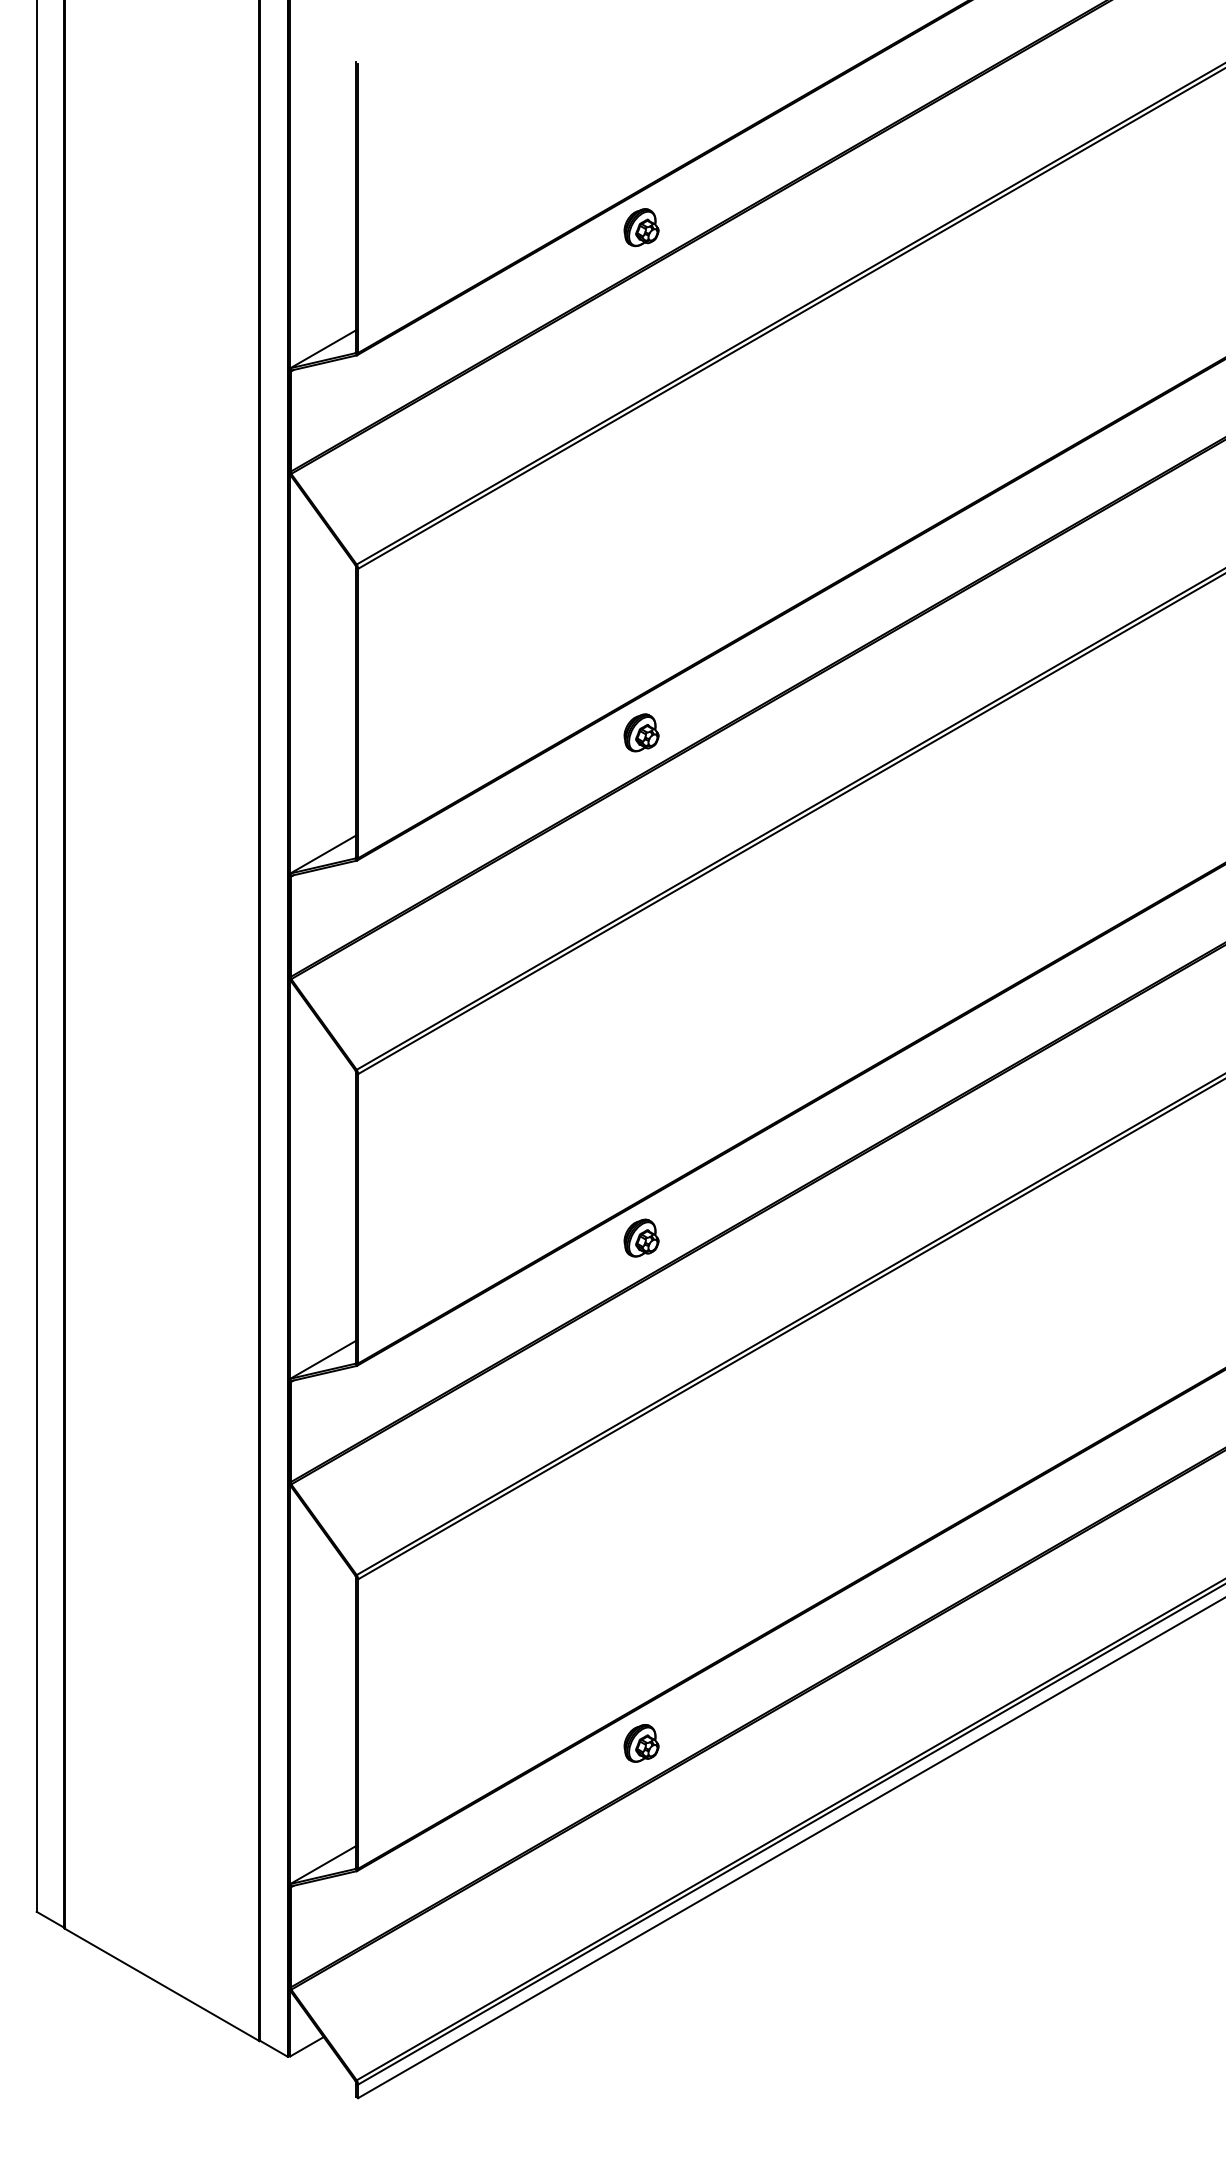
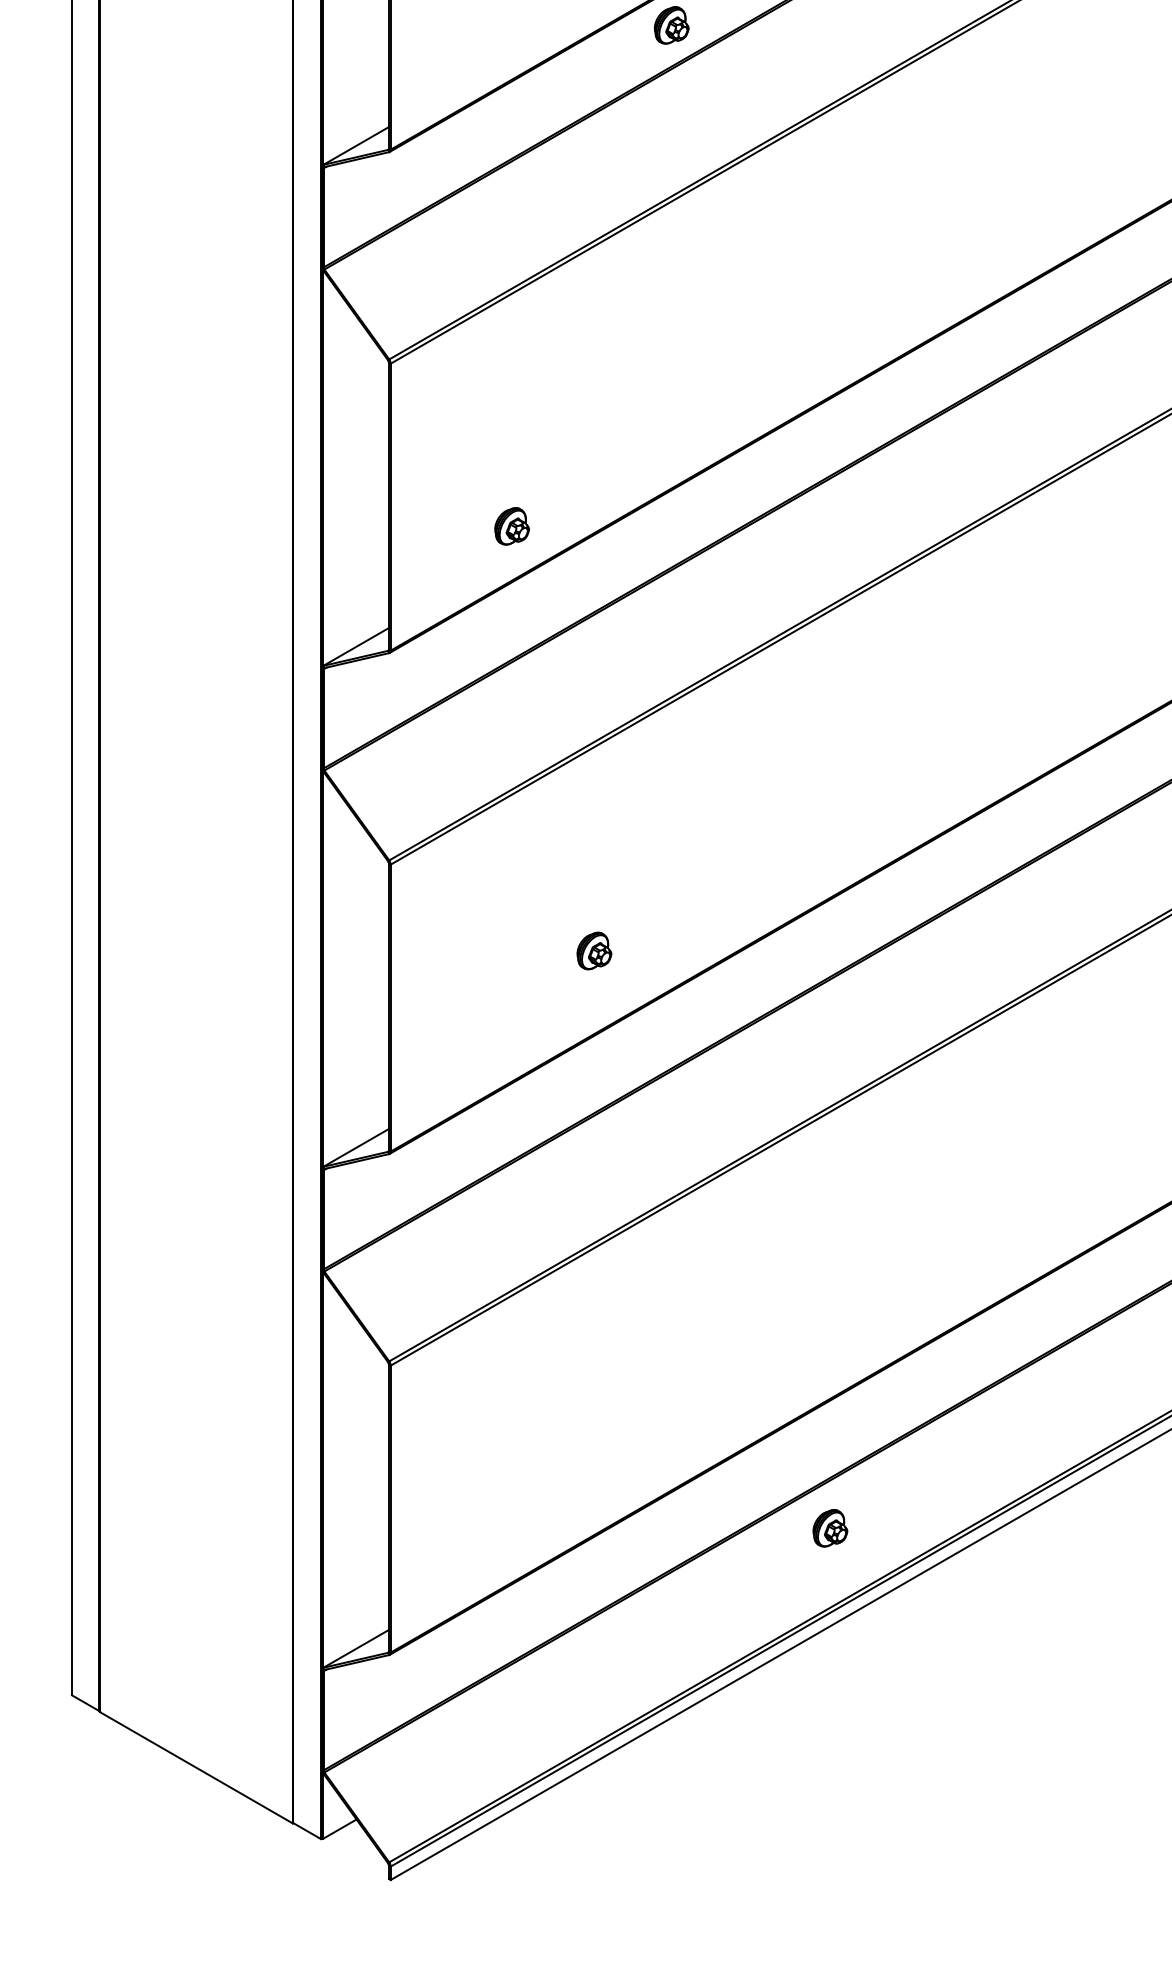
part: (641, 732) -> (511, 526), moved
part: (641, 1237) -> (594, 950), moved
part: (641, 1743) -> (830, 1528), moved

